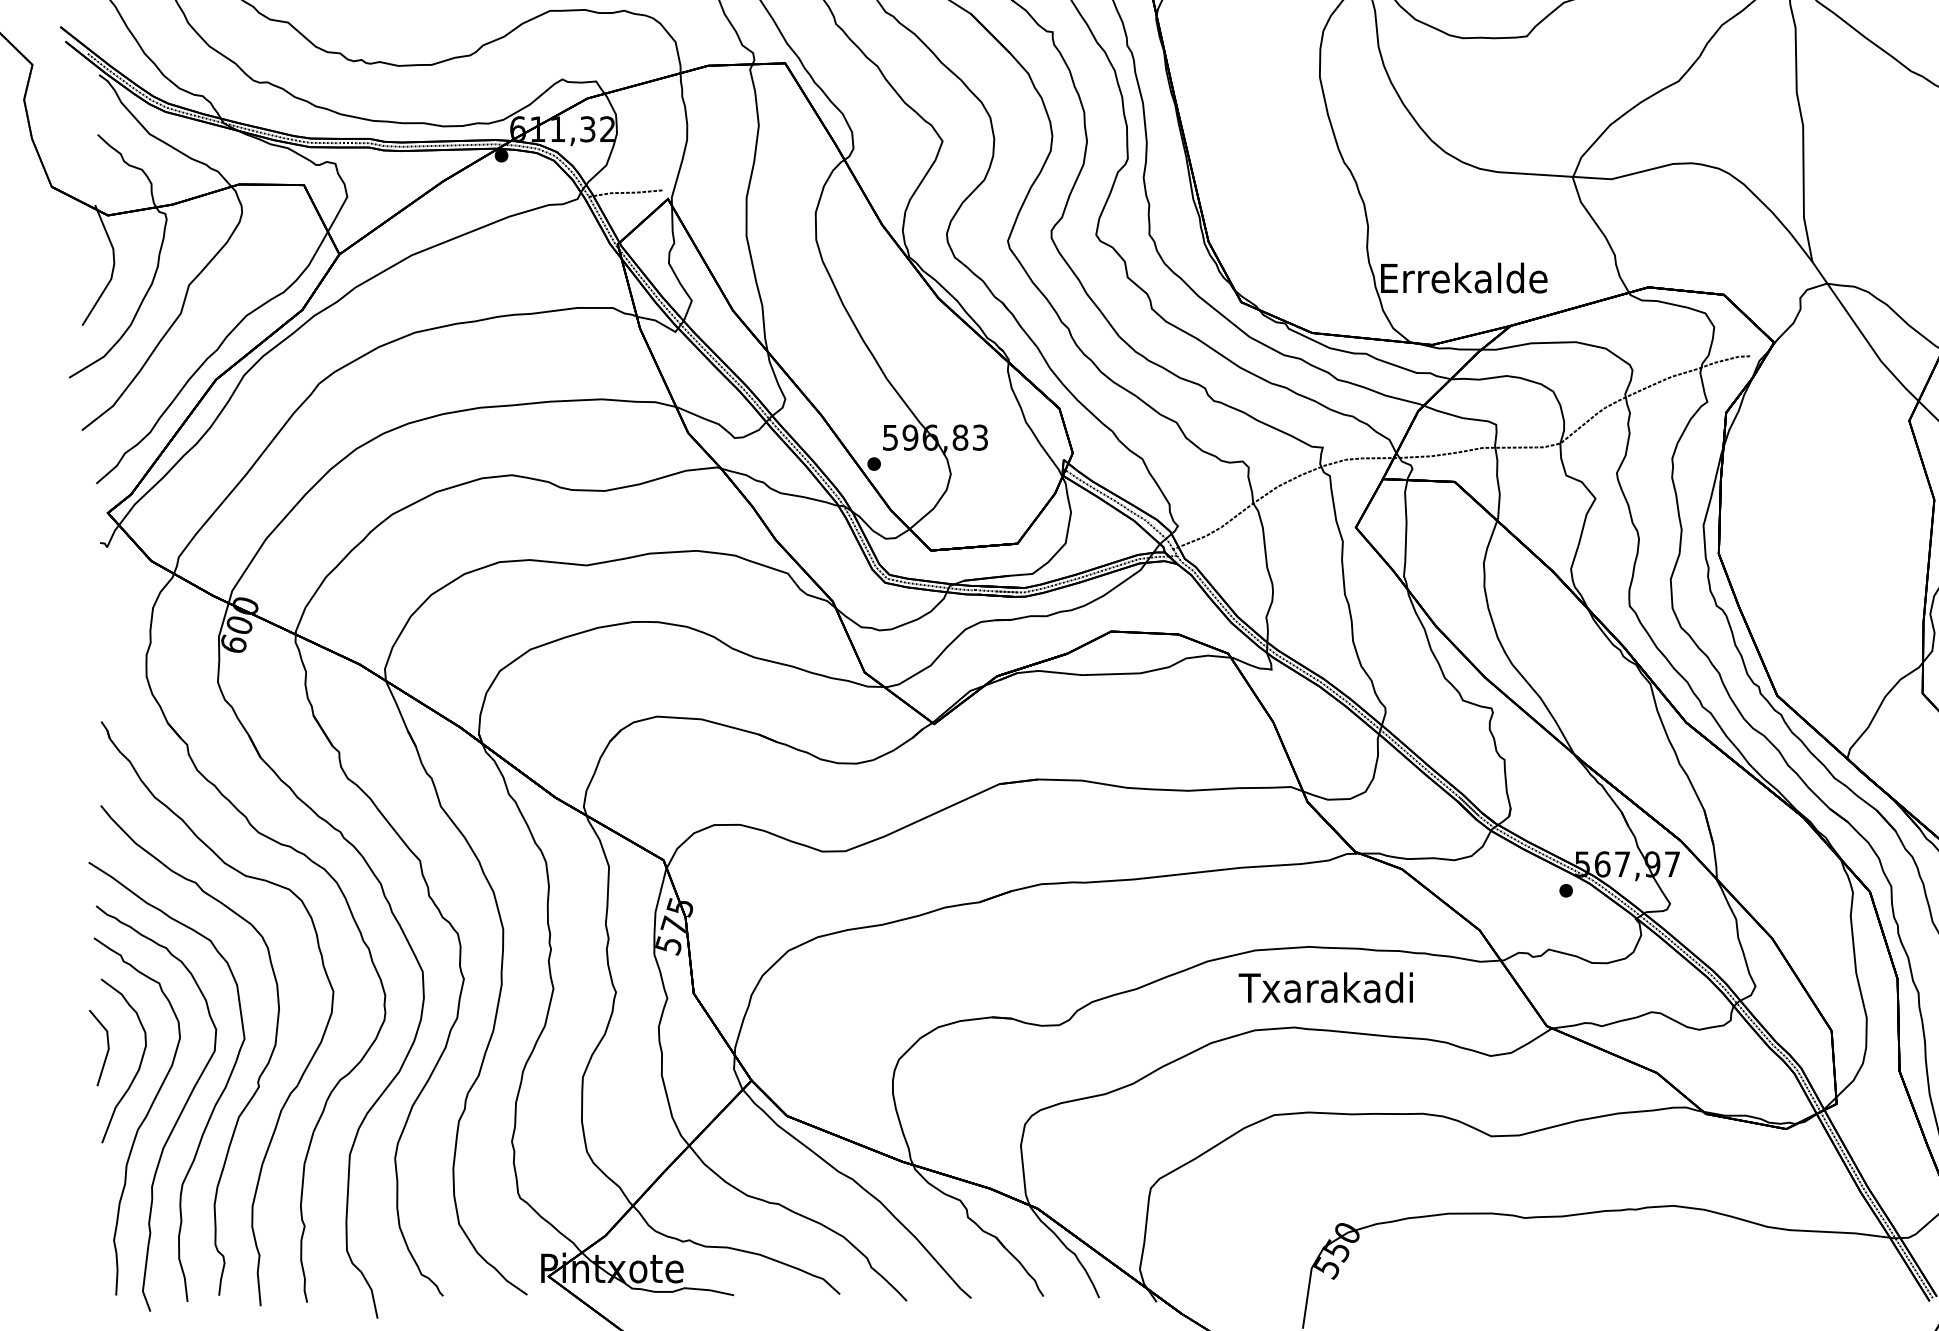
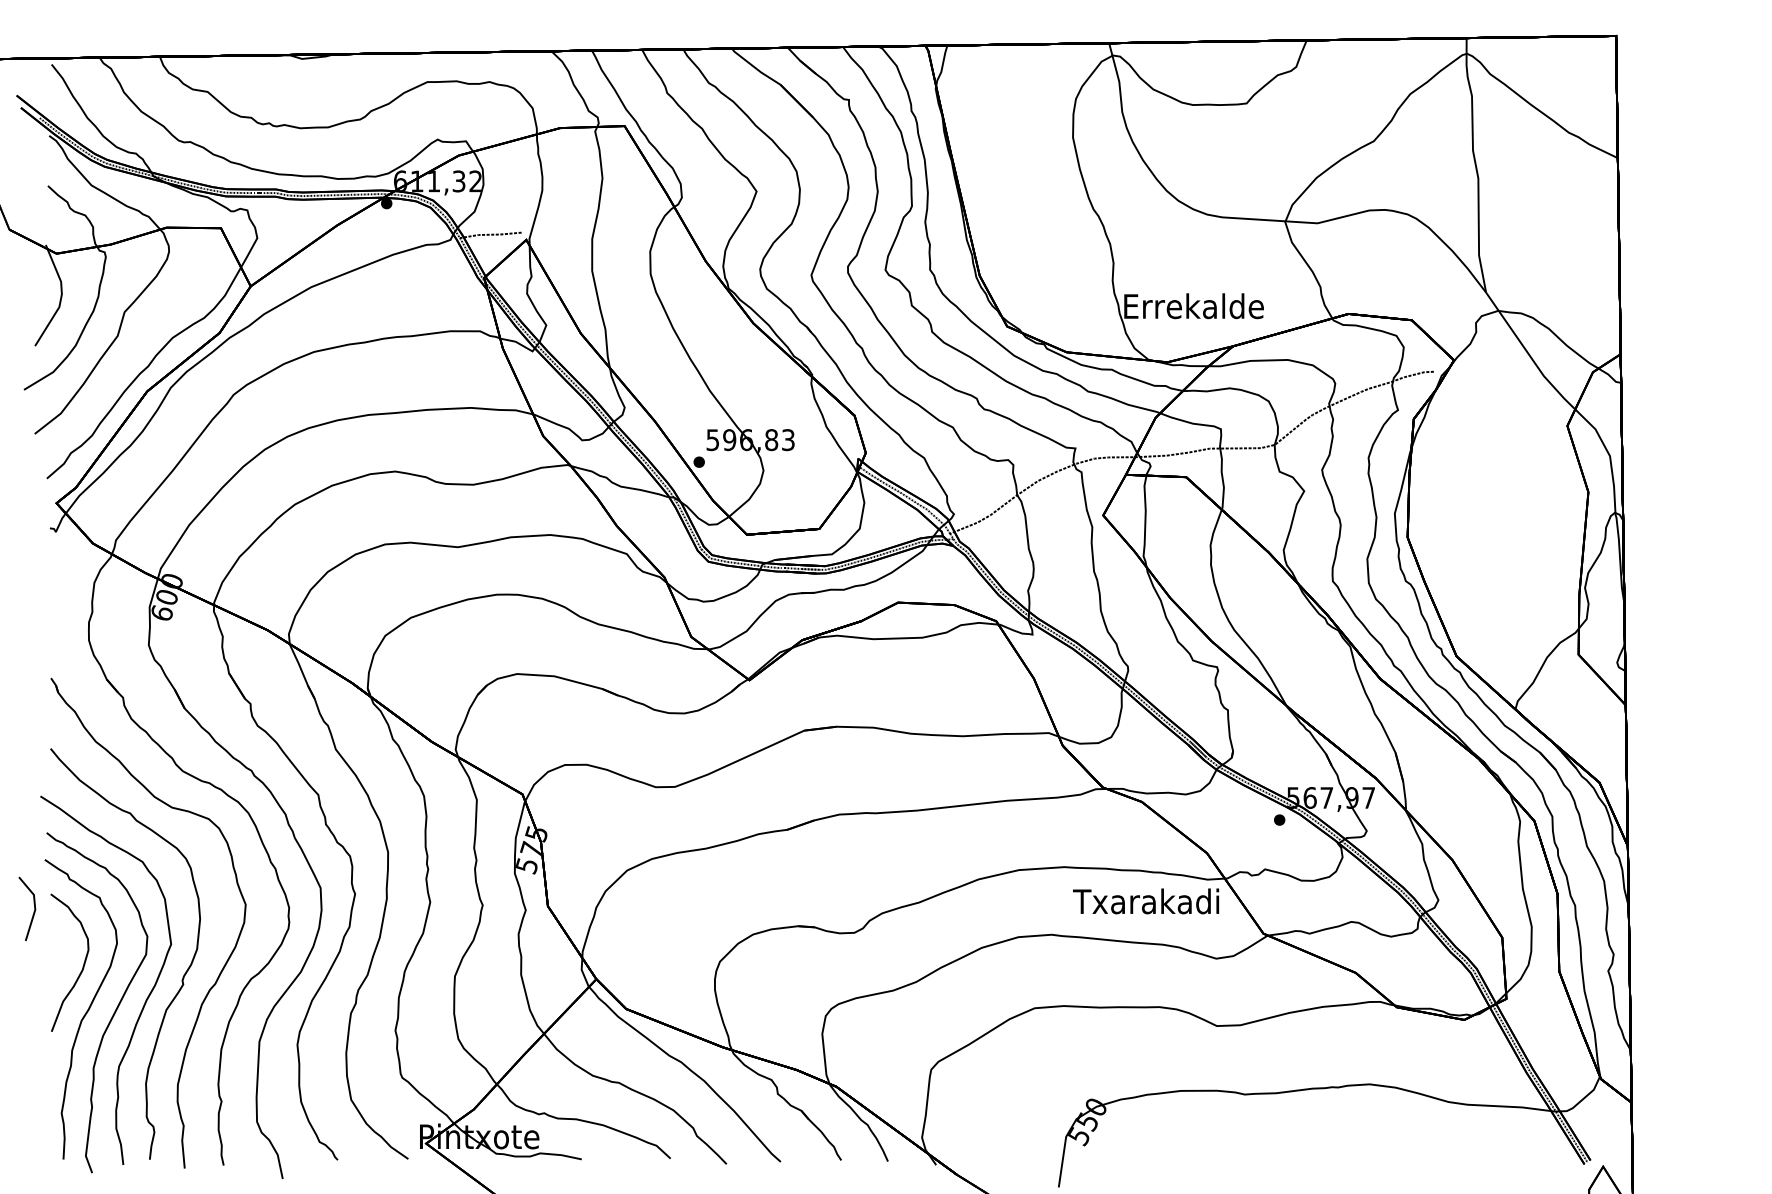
text: (1326, 987) -> (1146, 901), moved
part: (106, 1051) -> (33, 911), moved

